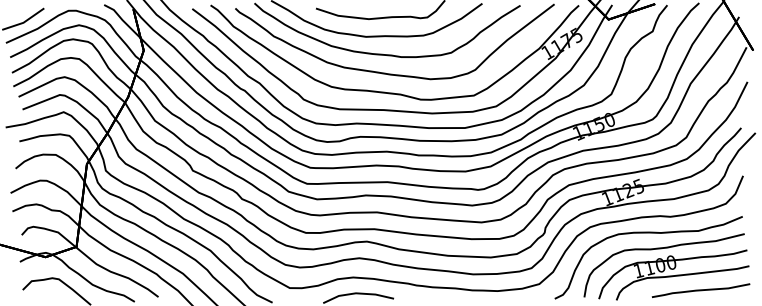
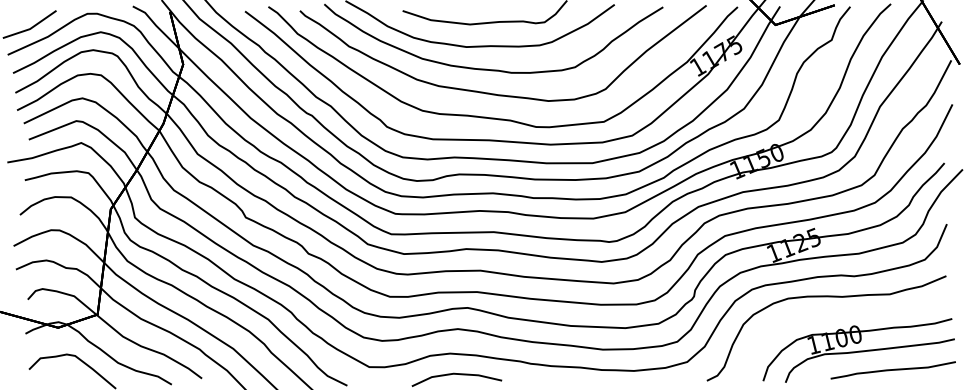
curve: (661, 249) -> (843, 317), removed

